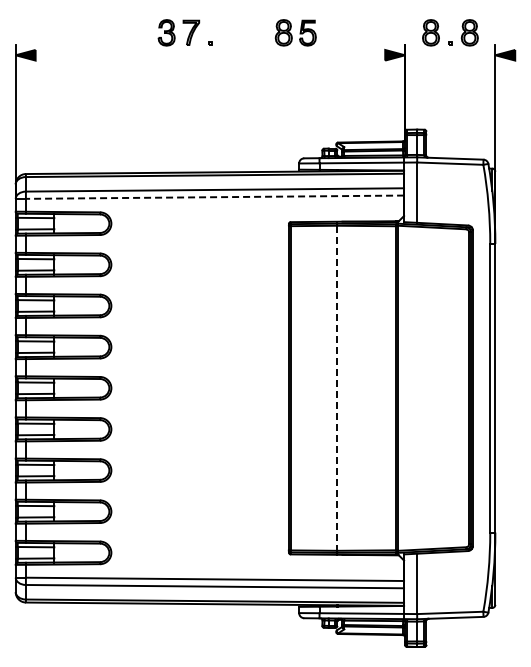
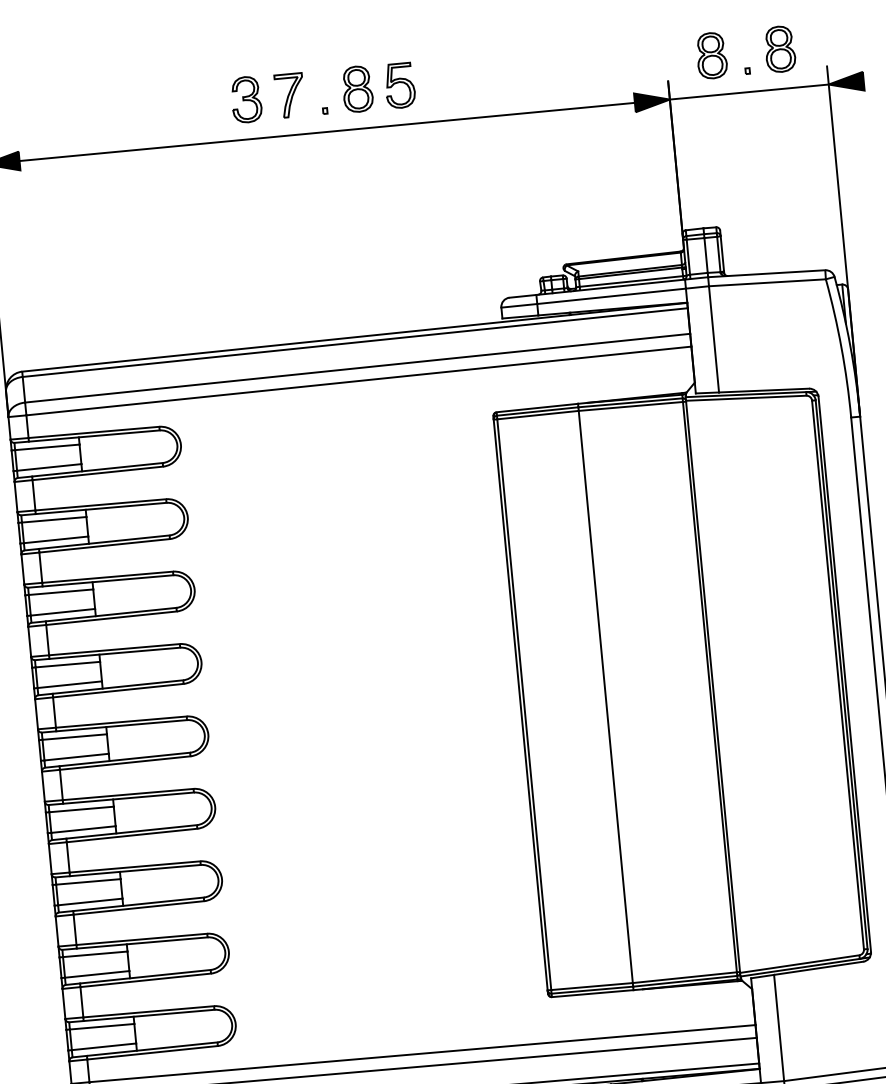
part: (295, 32) -> (378, 86), moved
line: (210, 55) -> (327, 132), added
line: (450, 55) -> (749, 92), added
line: (214, 197) -> (358, 381), dashed -> solid
line: (337, 388) -> (606, 697), dashed -> solid

